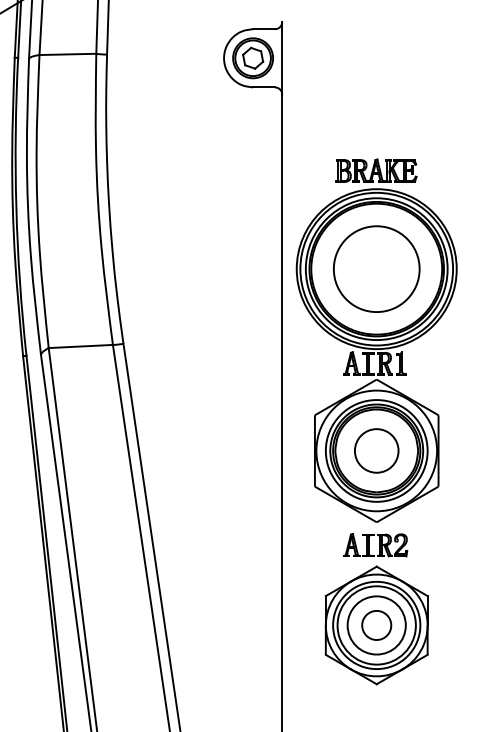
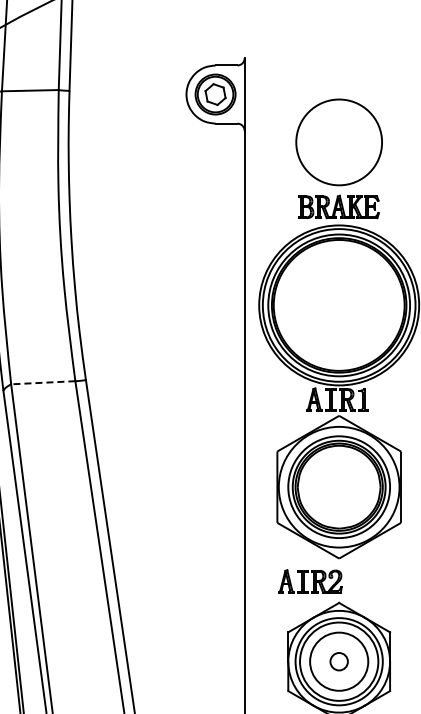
circle: (376, 268) -> (338, 141), moved
line: (80, 346) -> (42, 382), solid -> dashed
circle: (376, 450) -> (338, 486), removed
part: (375, 545) -> (309, 581), moved
circle: (376, 625) -> (338, 661), size x0.6

